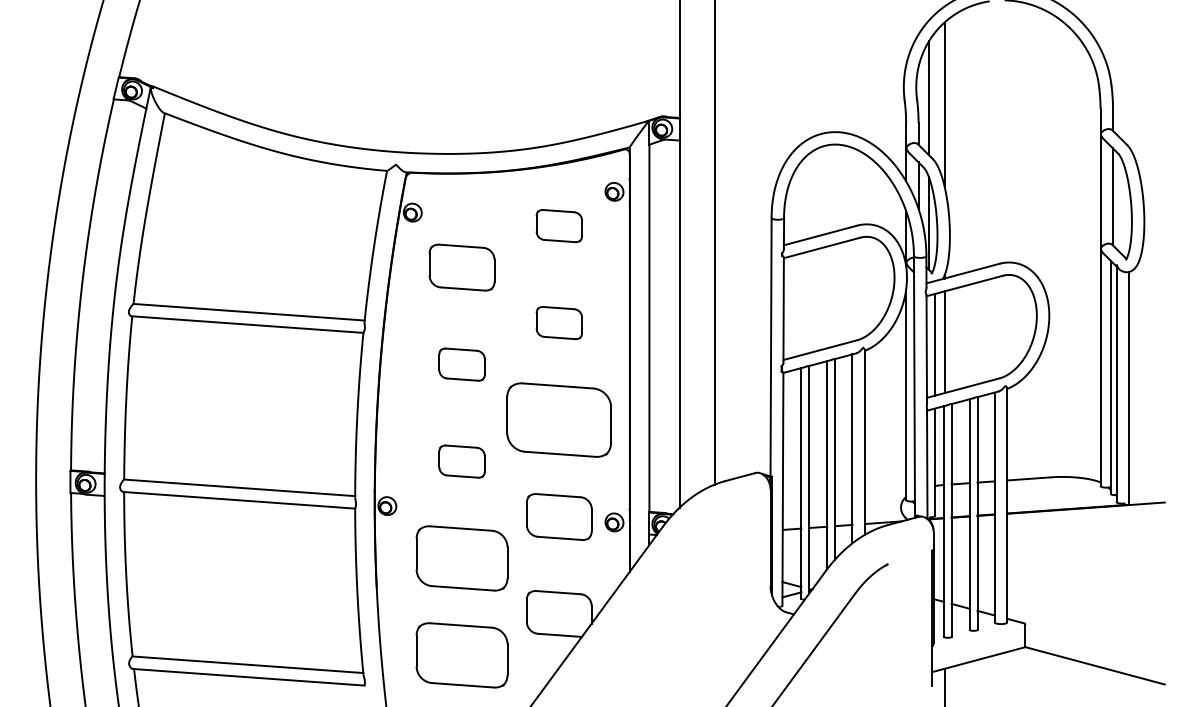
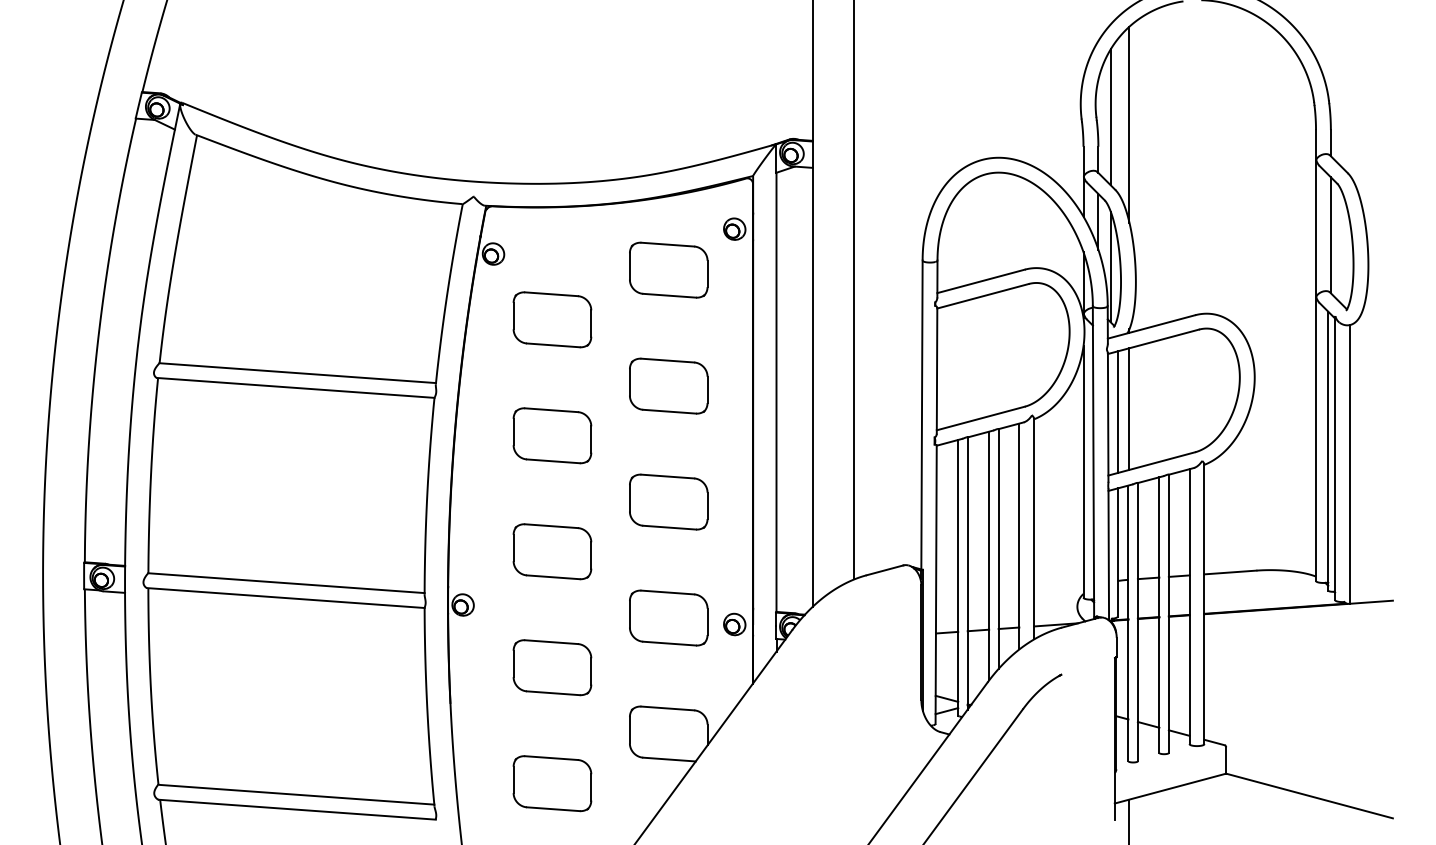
part: (559, 225) -> (668, 269), size x1.43
part: (559, 322) -> (668, 385), size x1.43
part: (462, 364) -> (552, 435), size x1.43
part: (559, 419) -> (668, 501), size x0.62
part: (462, 461) -> (552, 551), size x1.43
part: (462, 558) -> (552, 667), size x0.71
part: (462, 655) -> (552, 783), size x0.71

